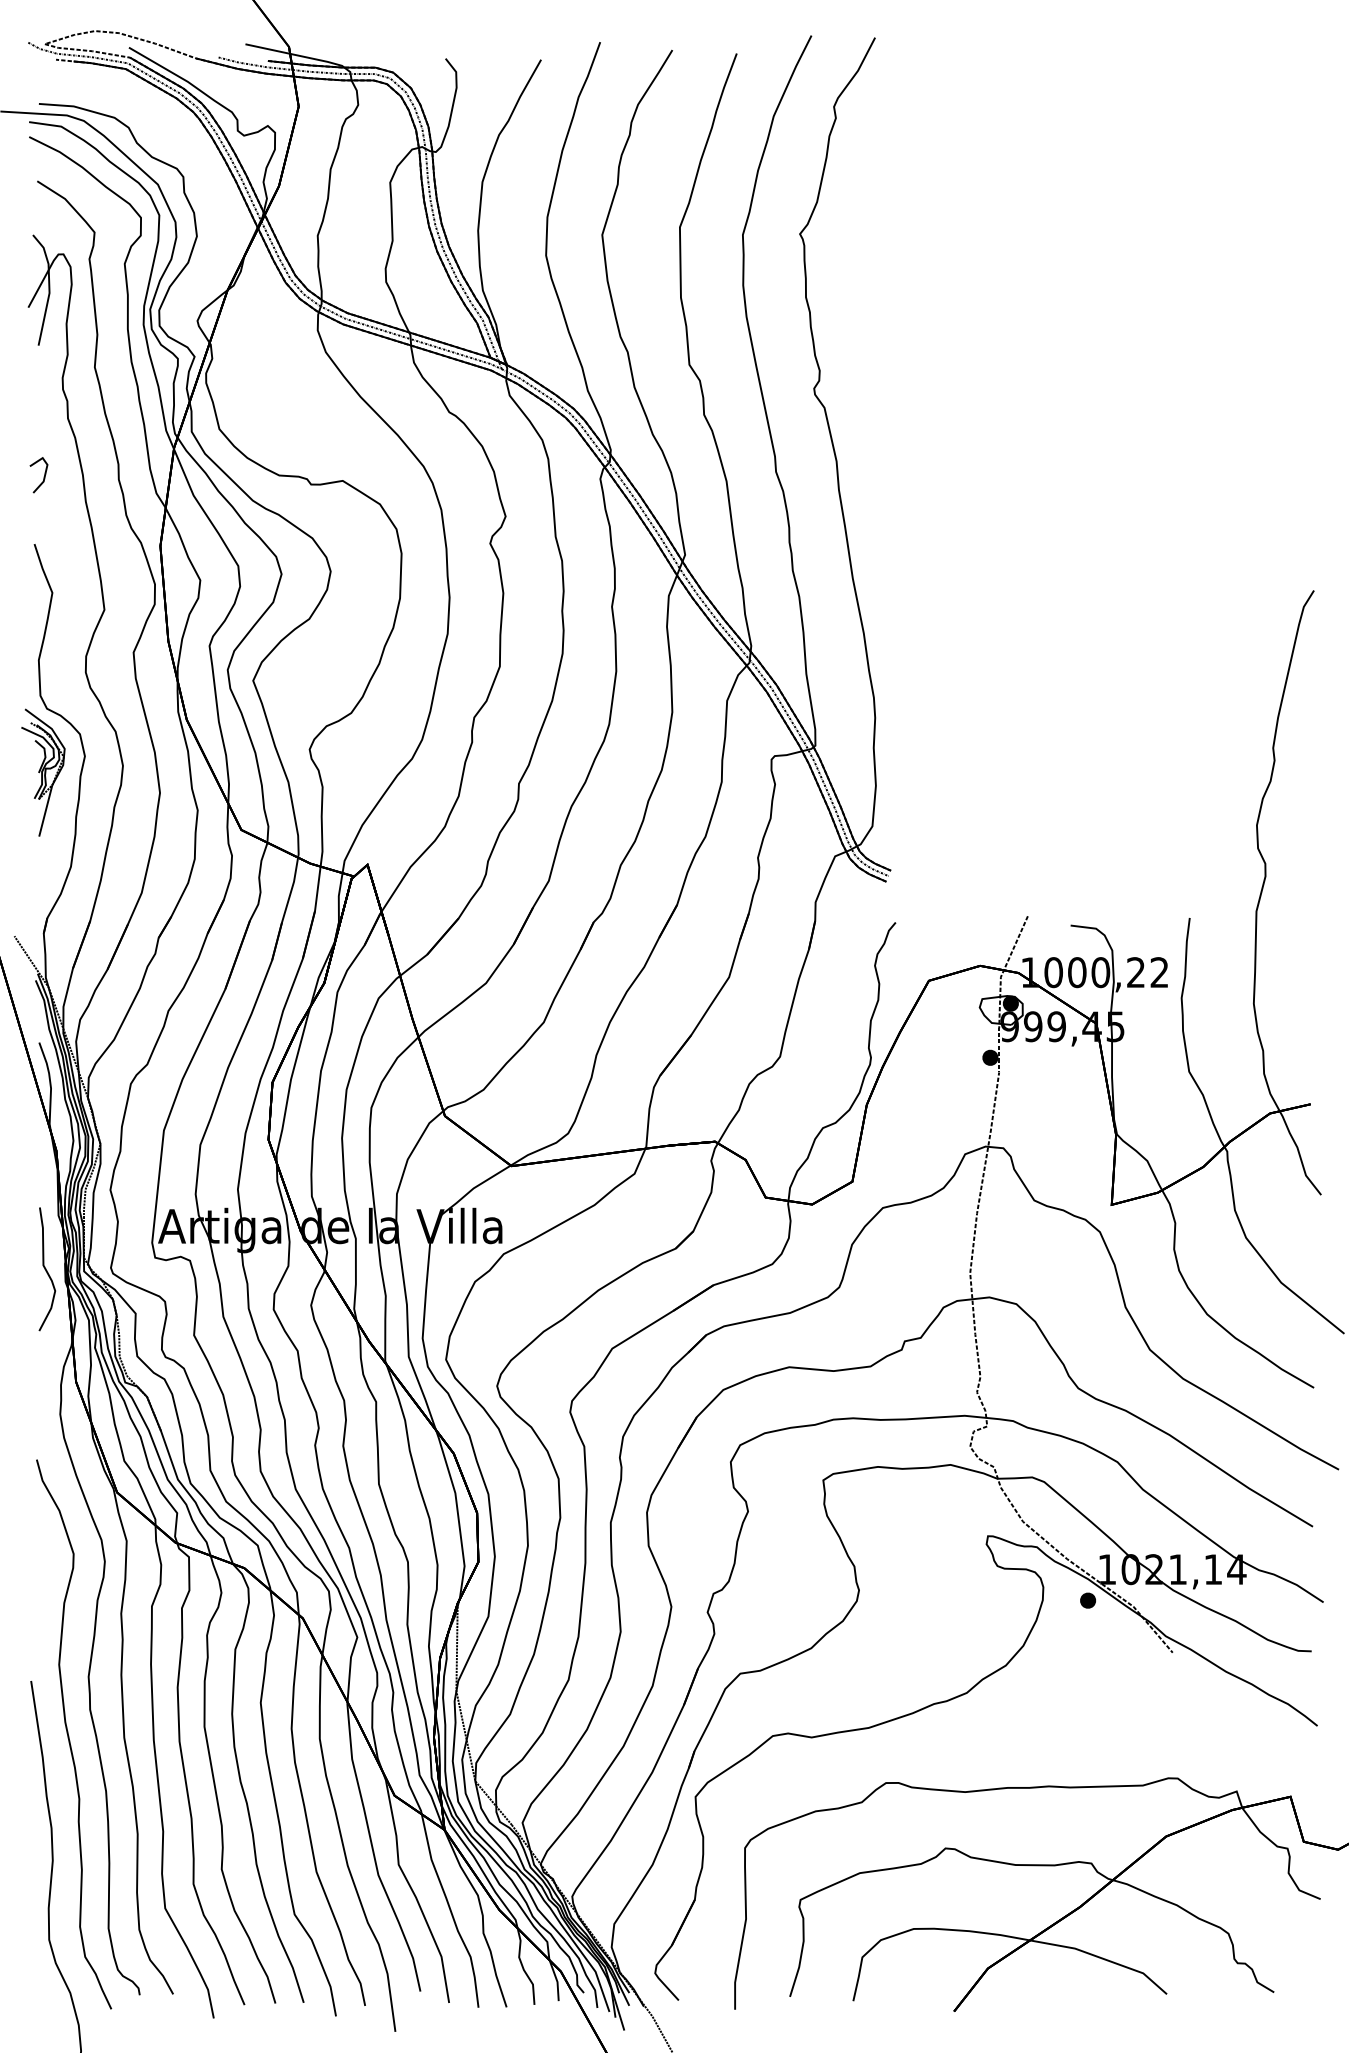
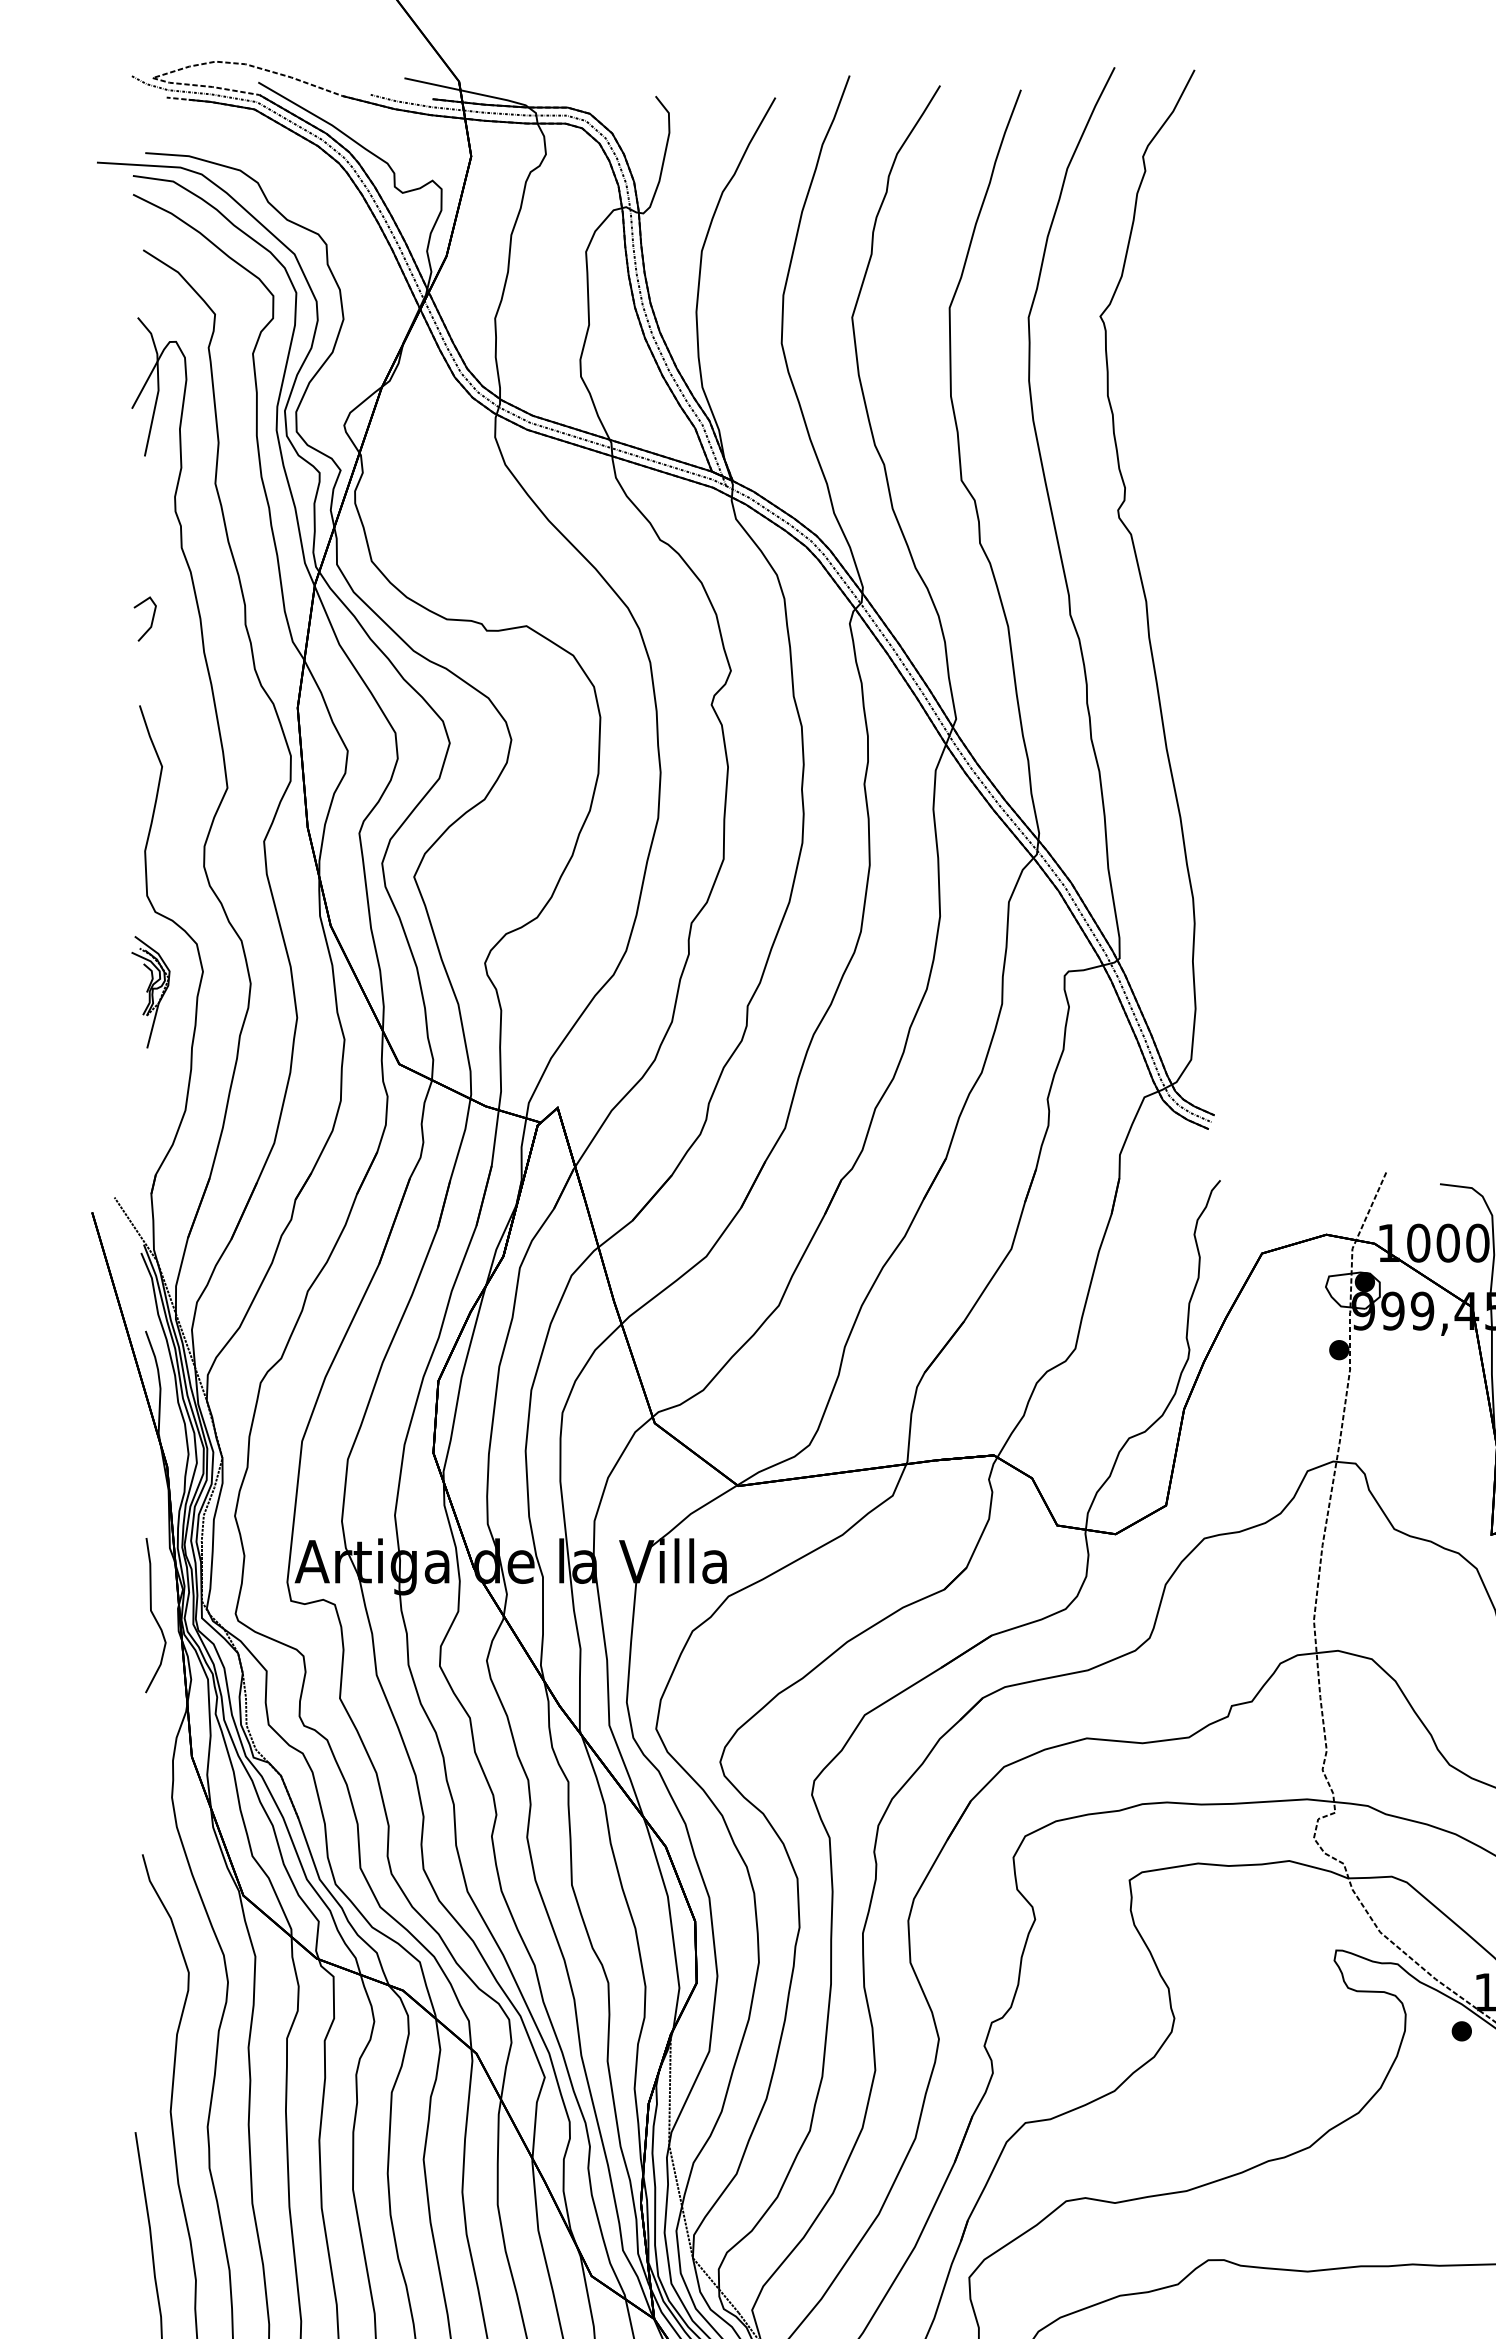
part: (43, 772) -> (150, 992), size x0.7

